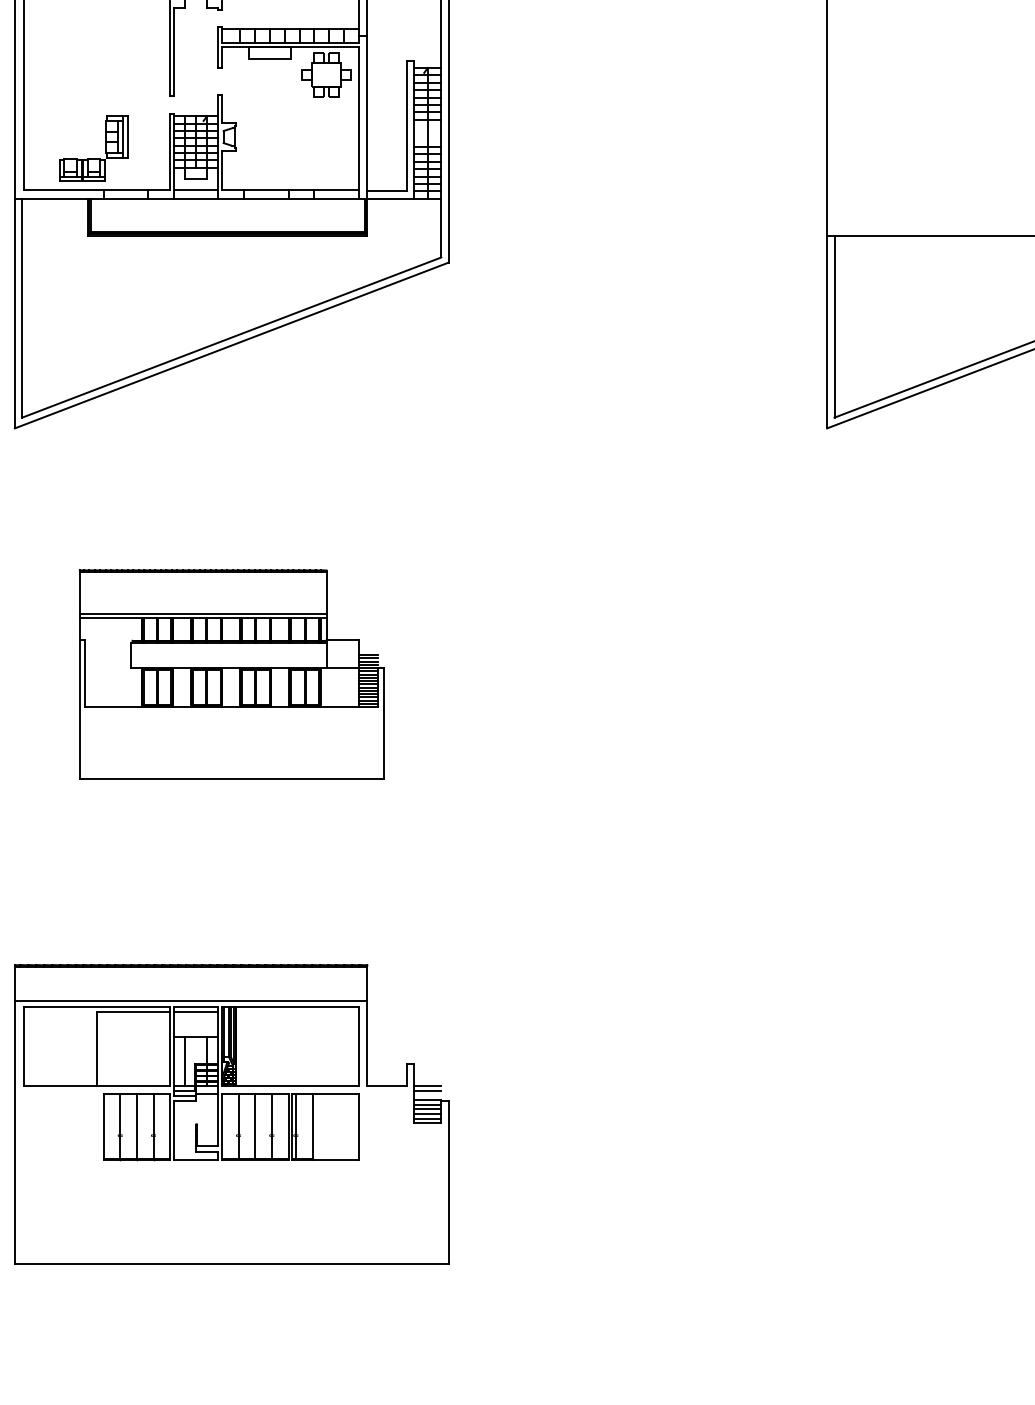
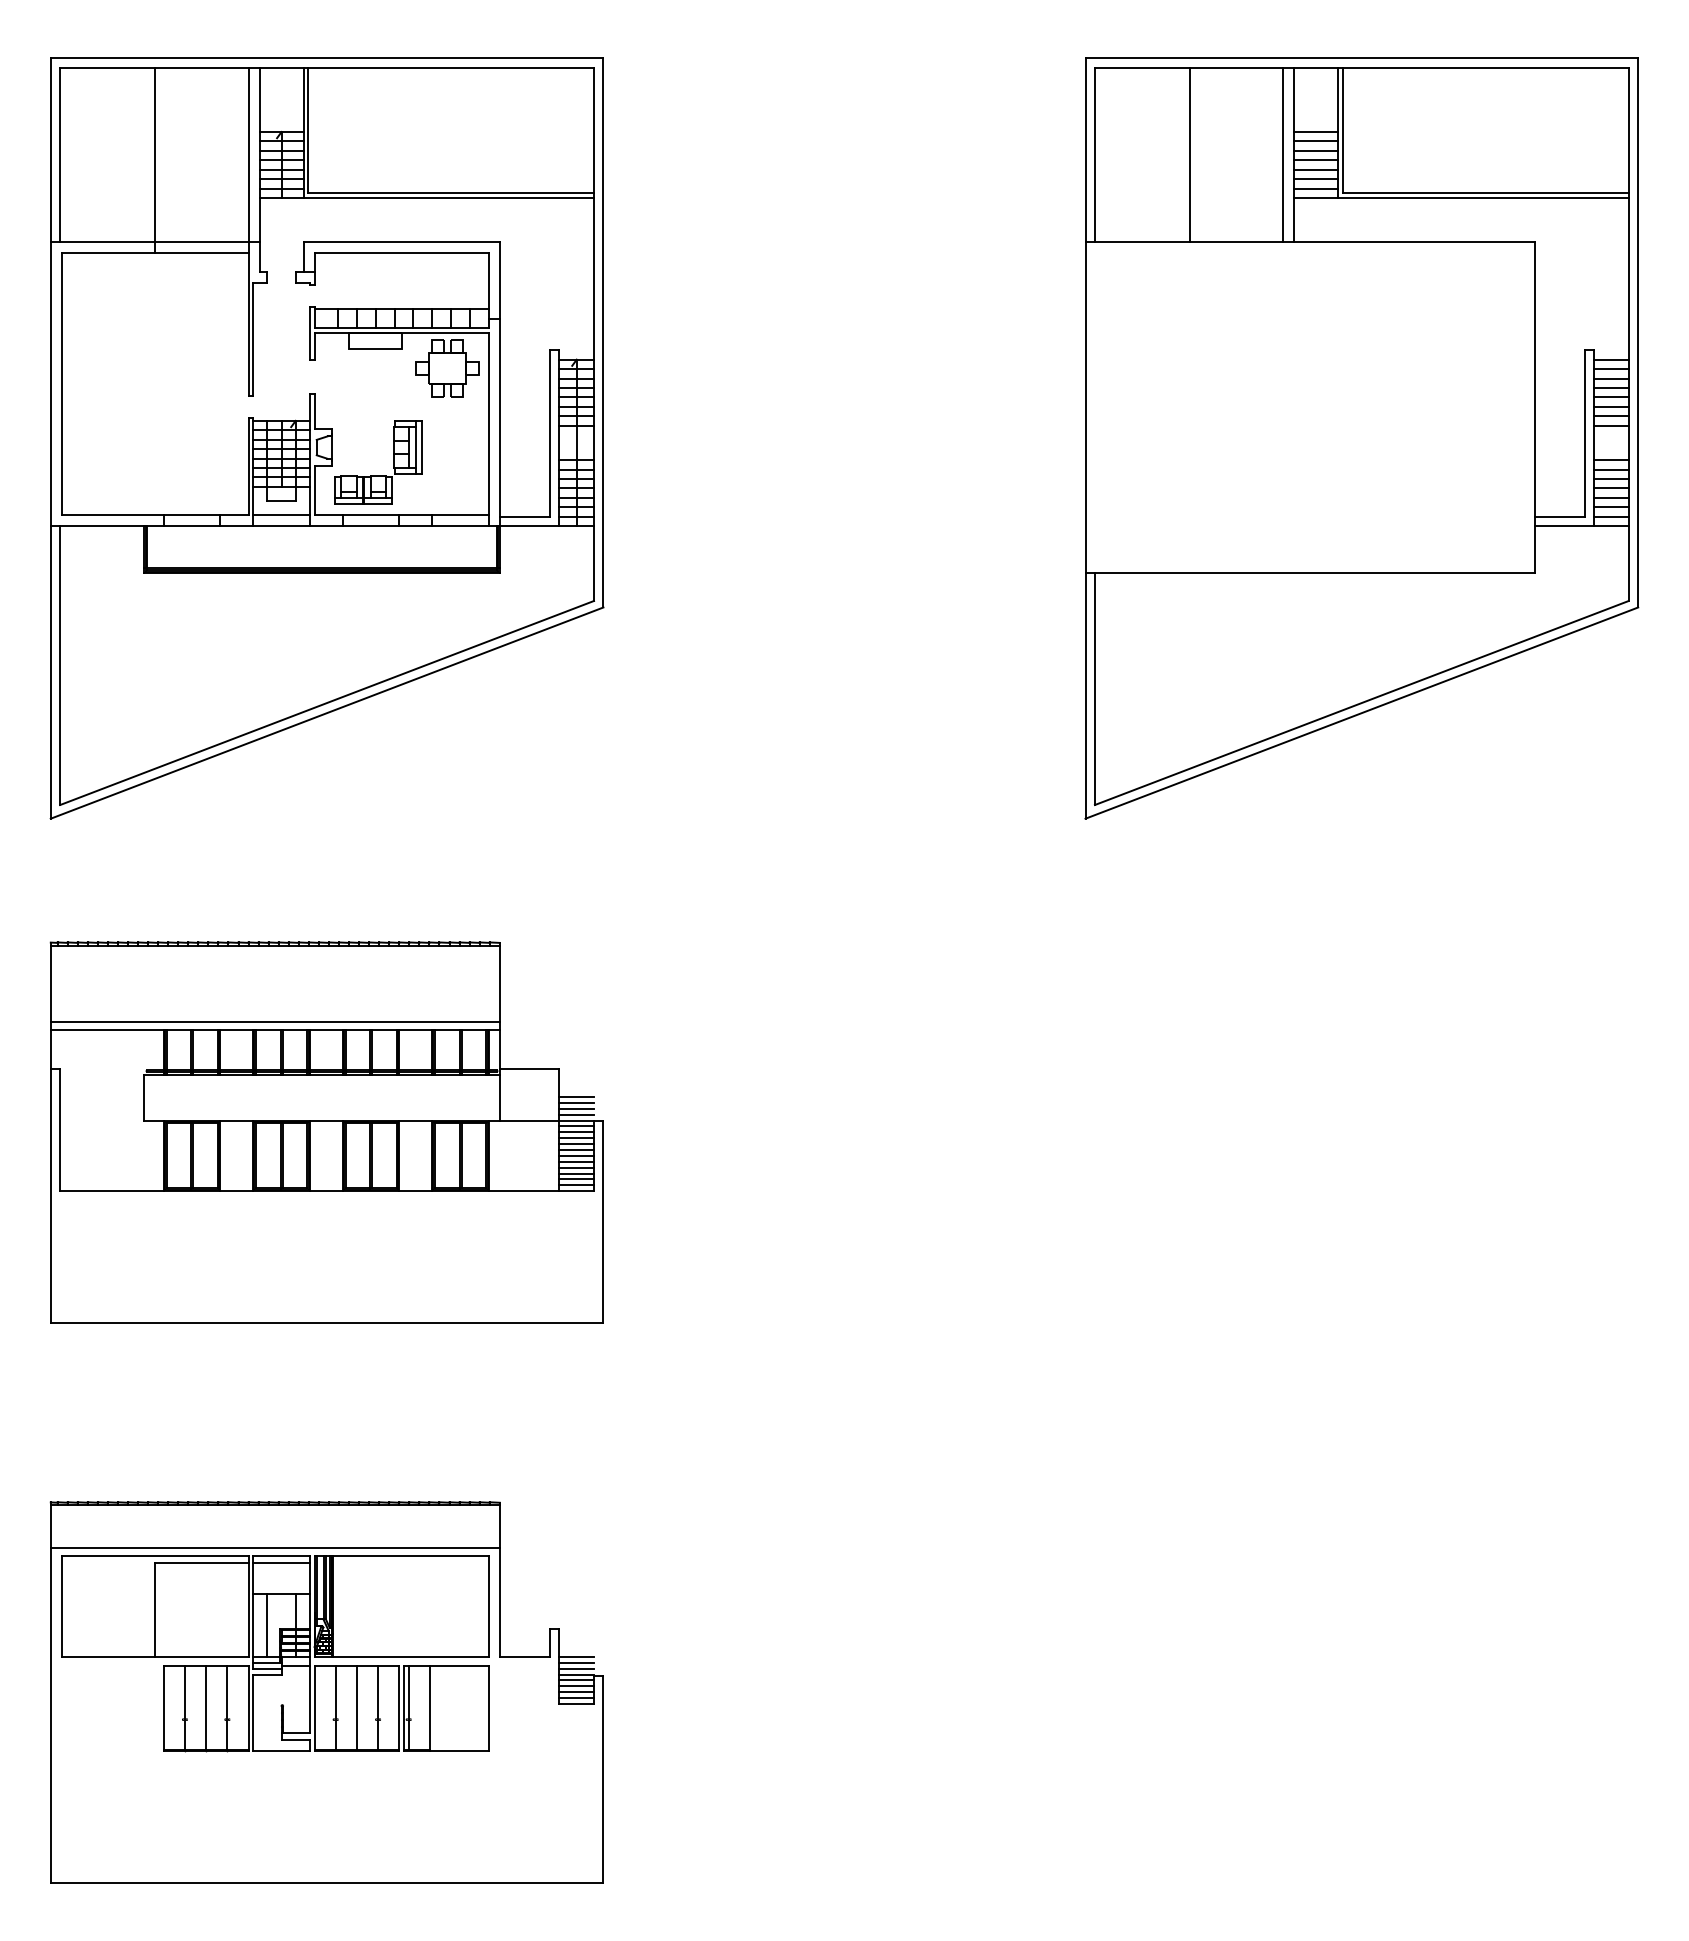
part: (93, 158) -> (378, 475), moved
part: (231, 674) -> (326, 1132), size x1.43
line: (427, 1095) -> (576, 1668), added

